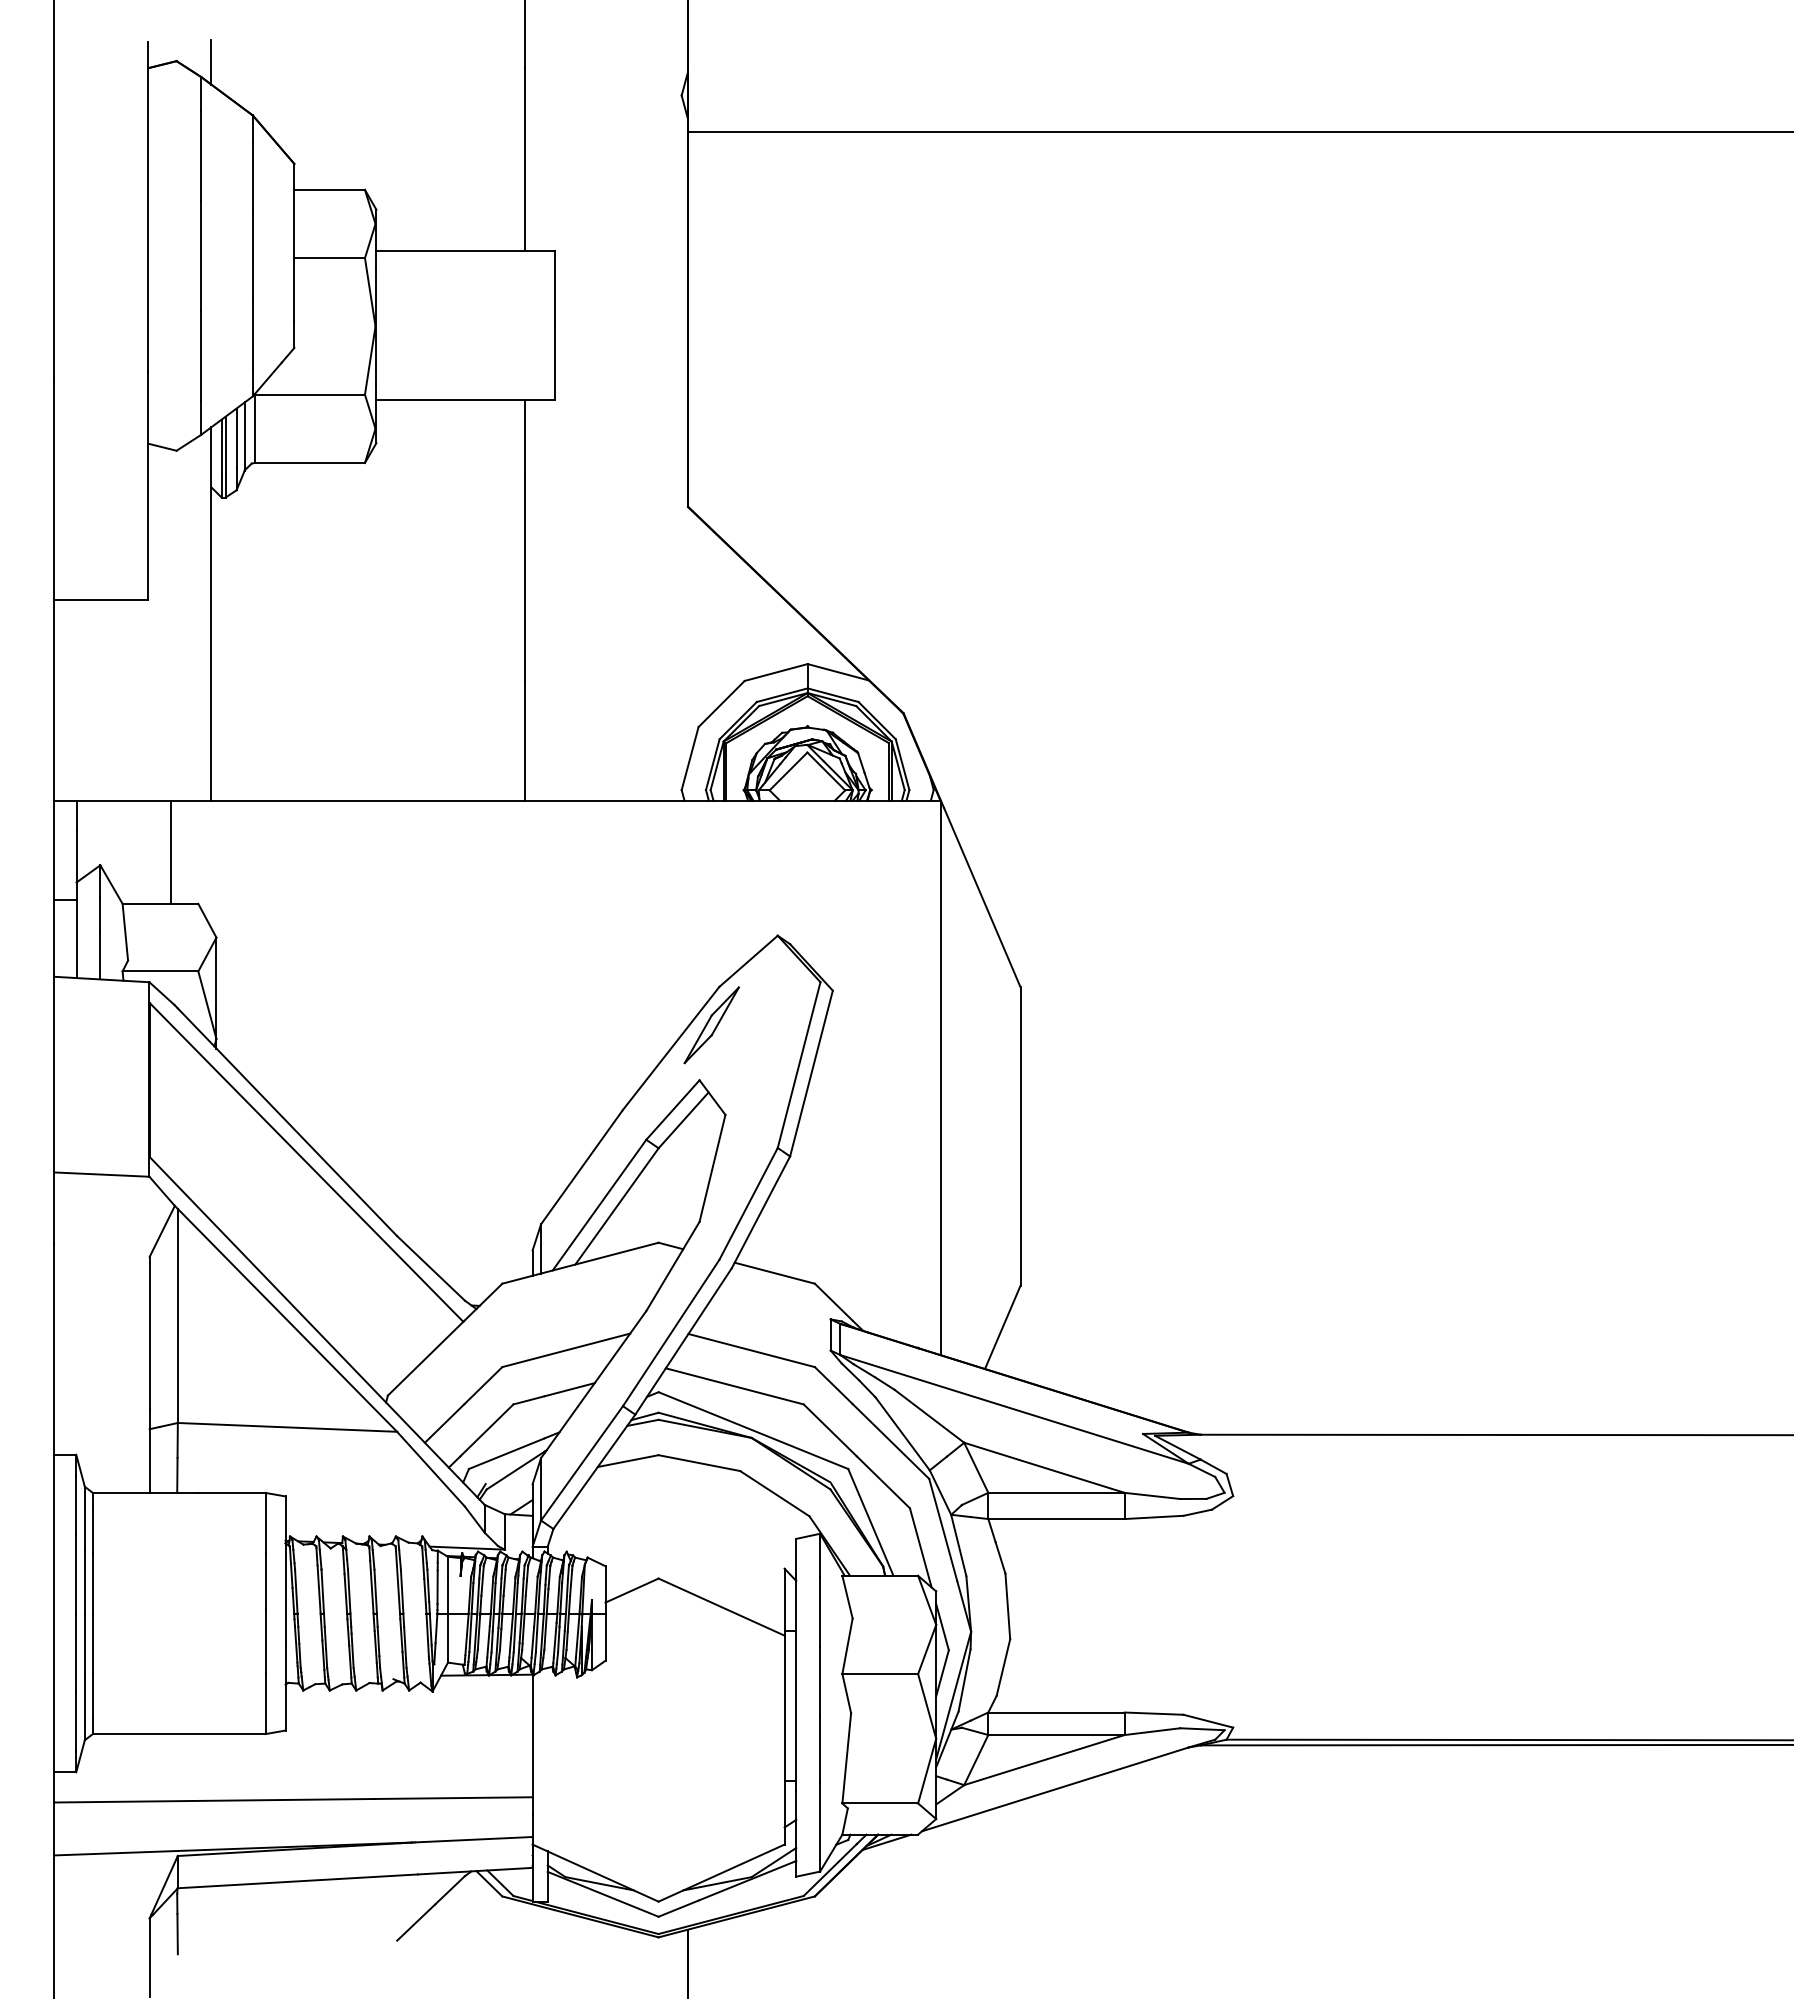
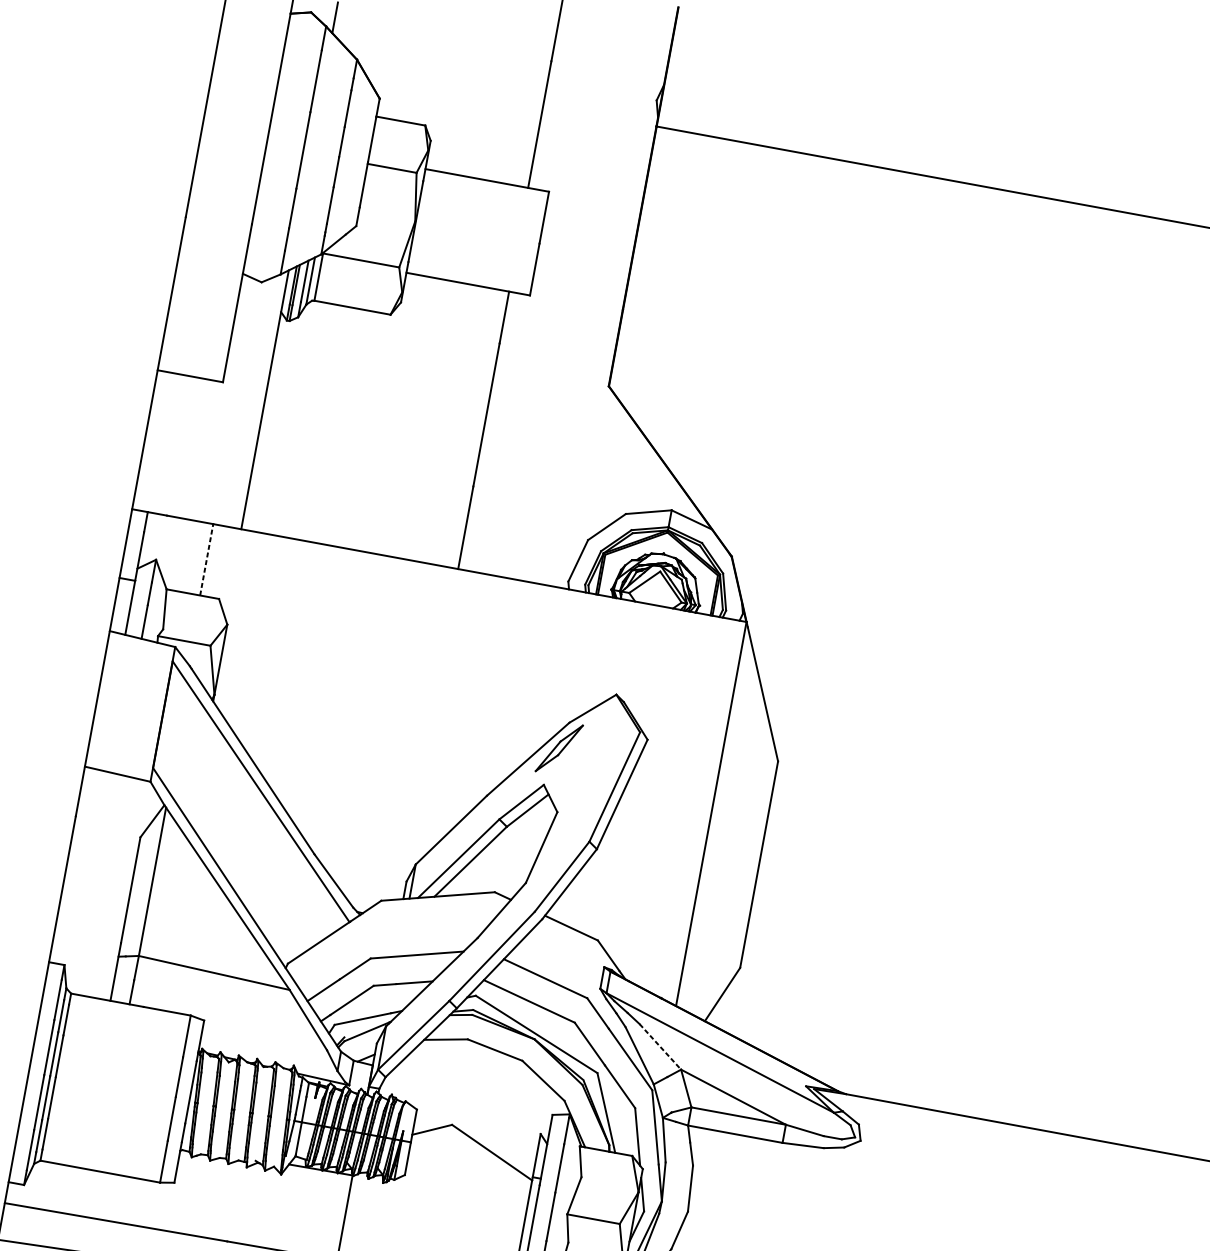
line: (171, 852) -> (207, 559), solid -> dashed
line: (929, 1416) -> (660, 1047), solid -> dashed

